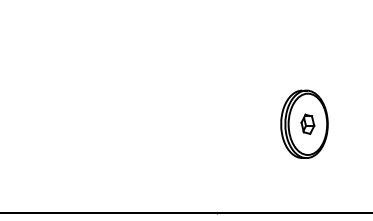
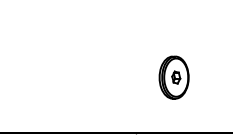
part: (303, 124) -> (173, 77), moved

